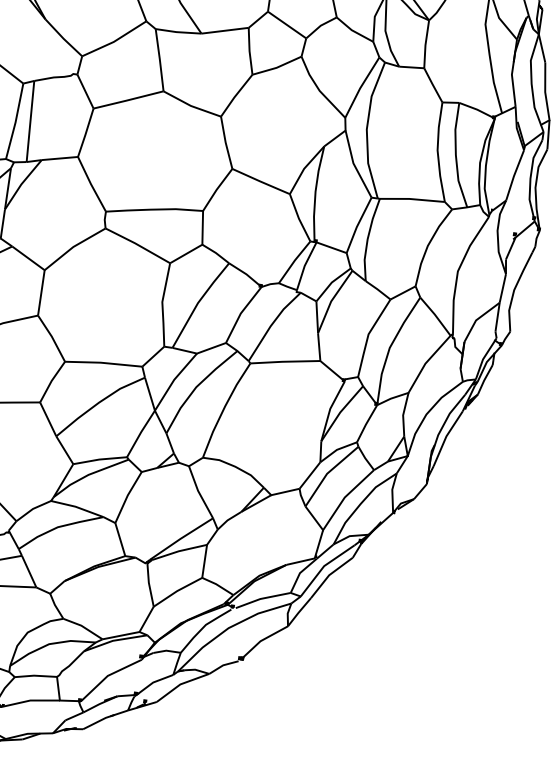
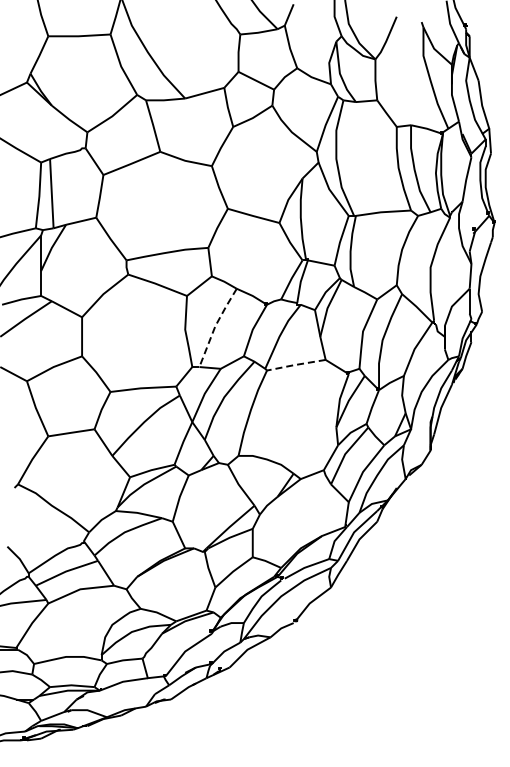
line: (198, 303) -> (215, 326), solid -> dashed
line: (284, 361) -> (295, 364), solid -> dashed

